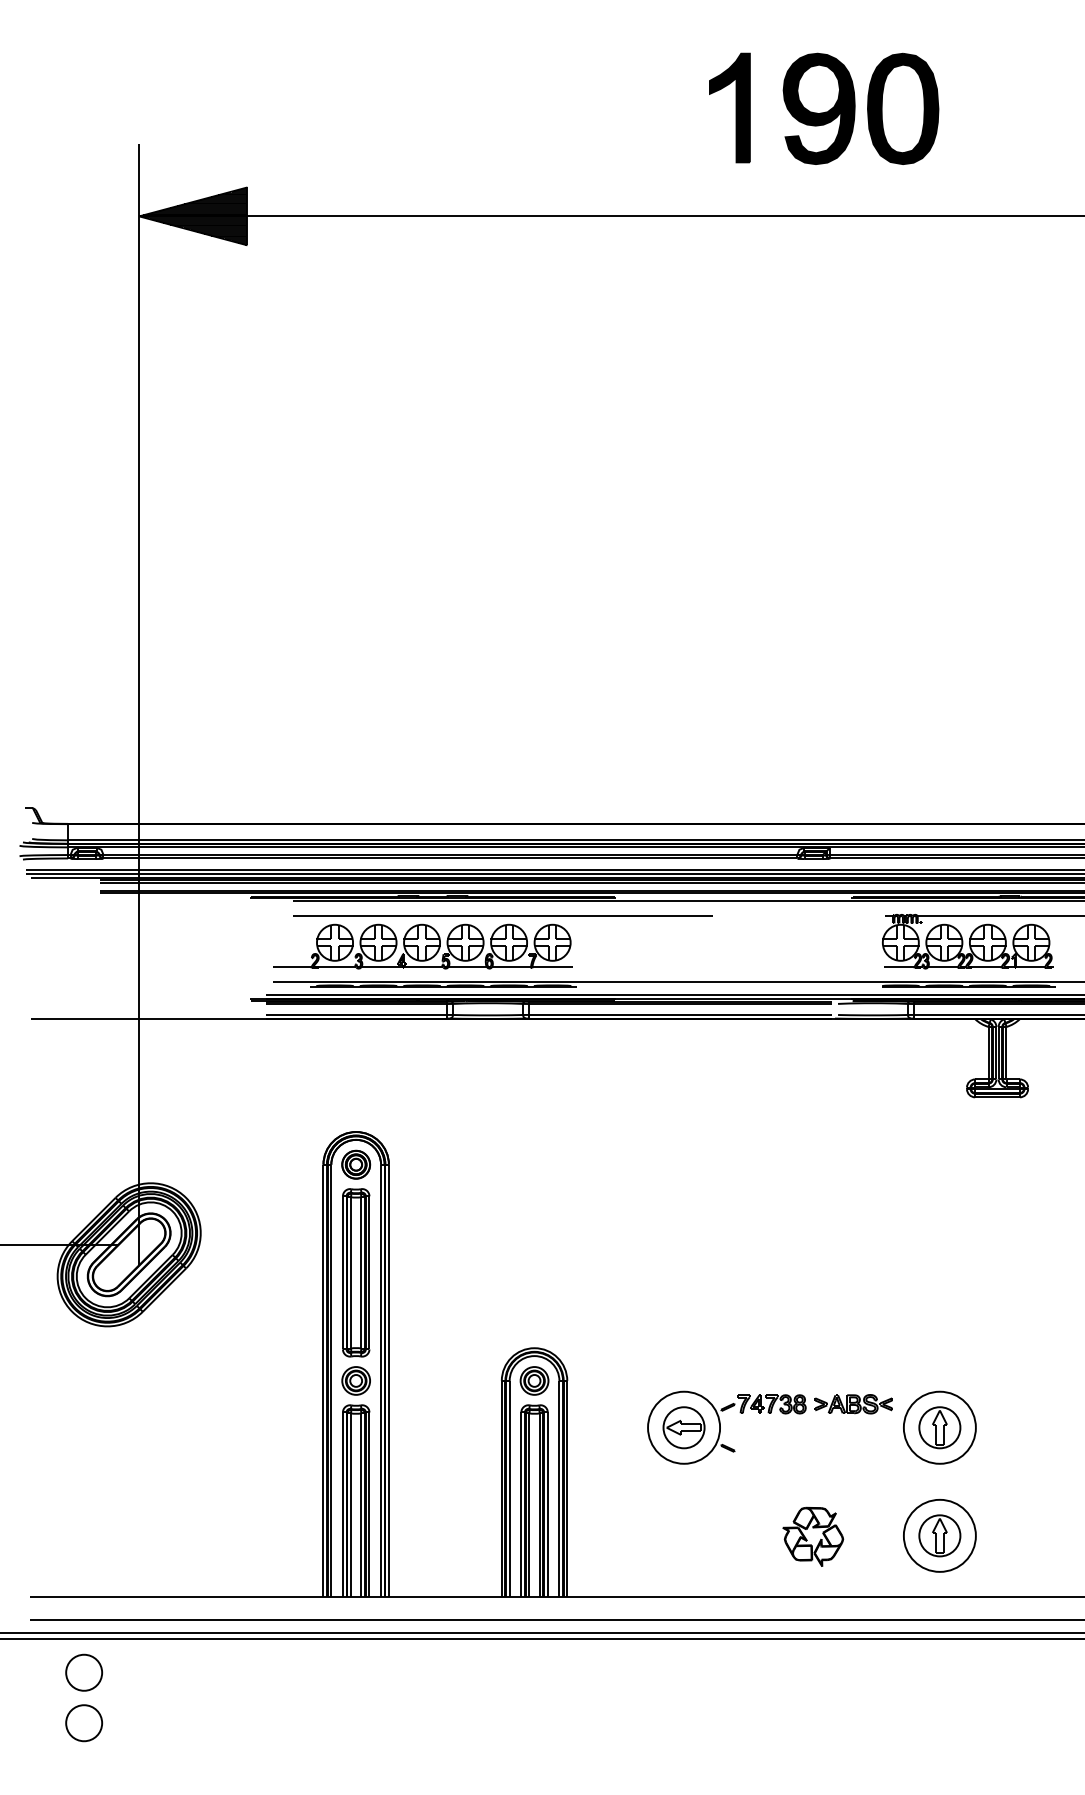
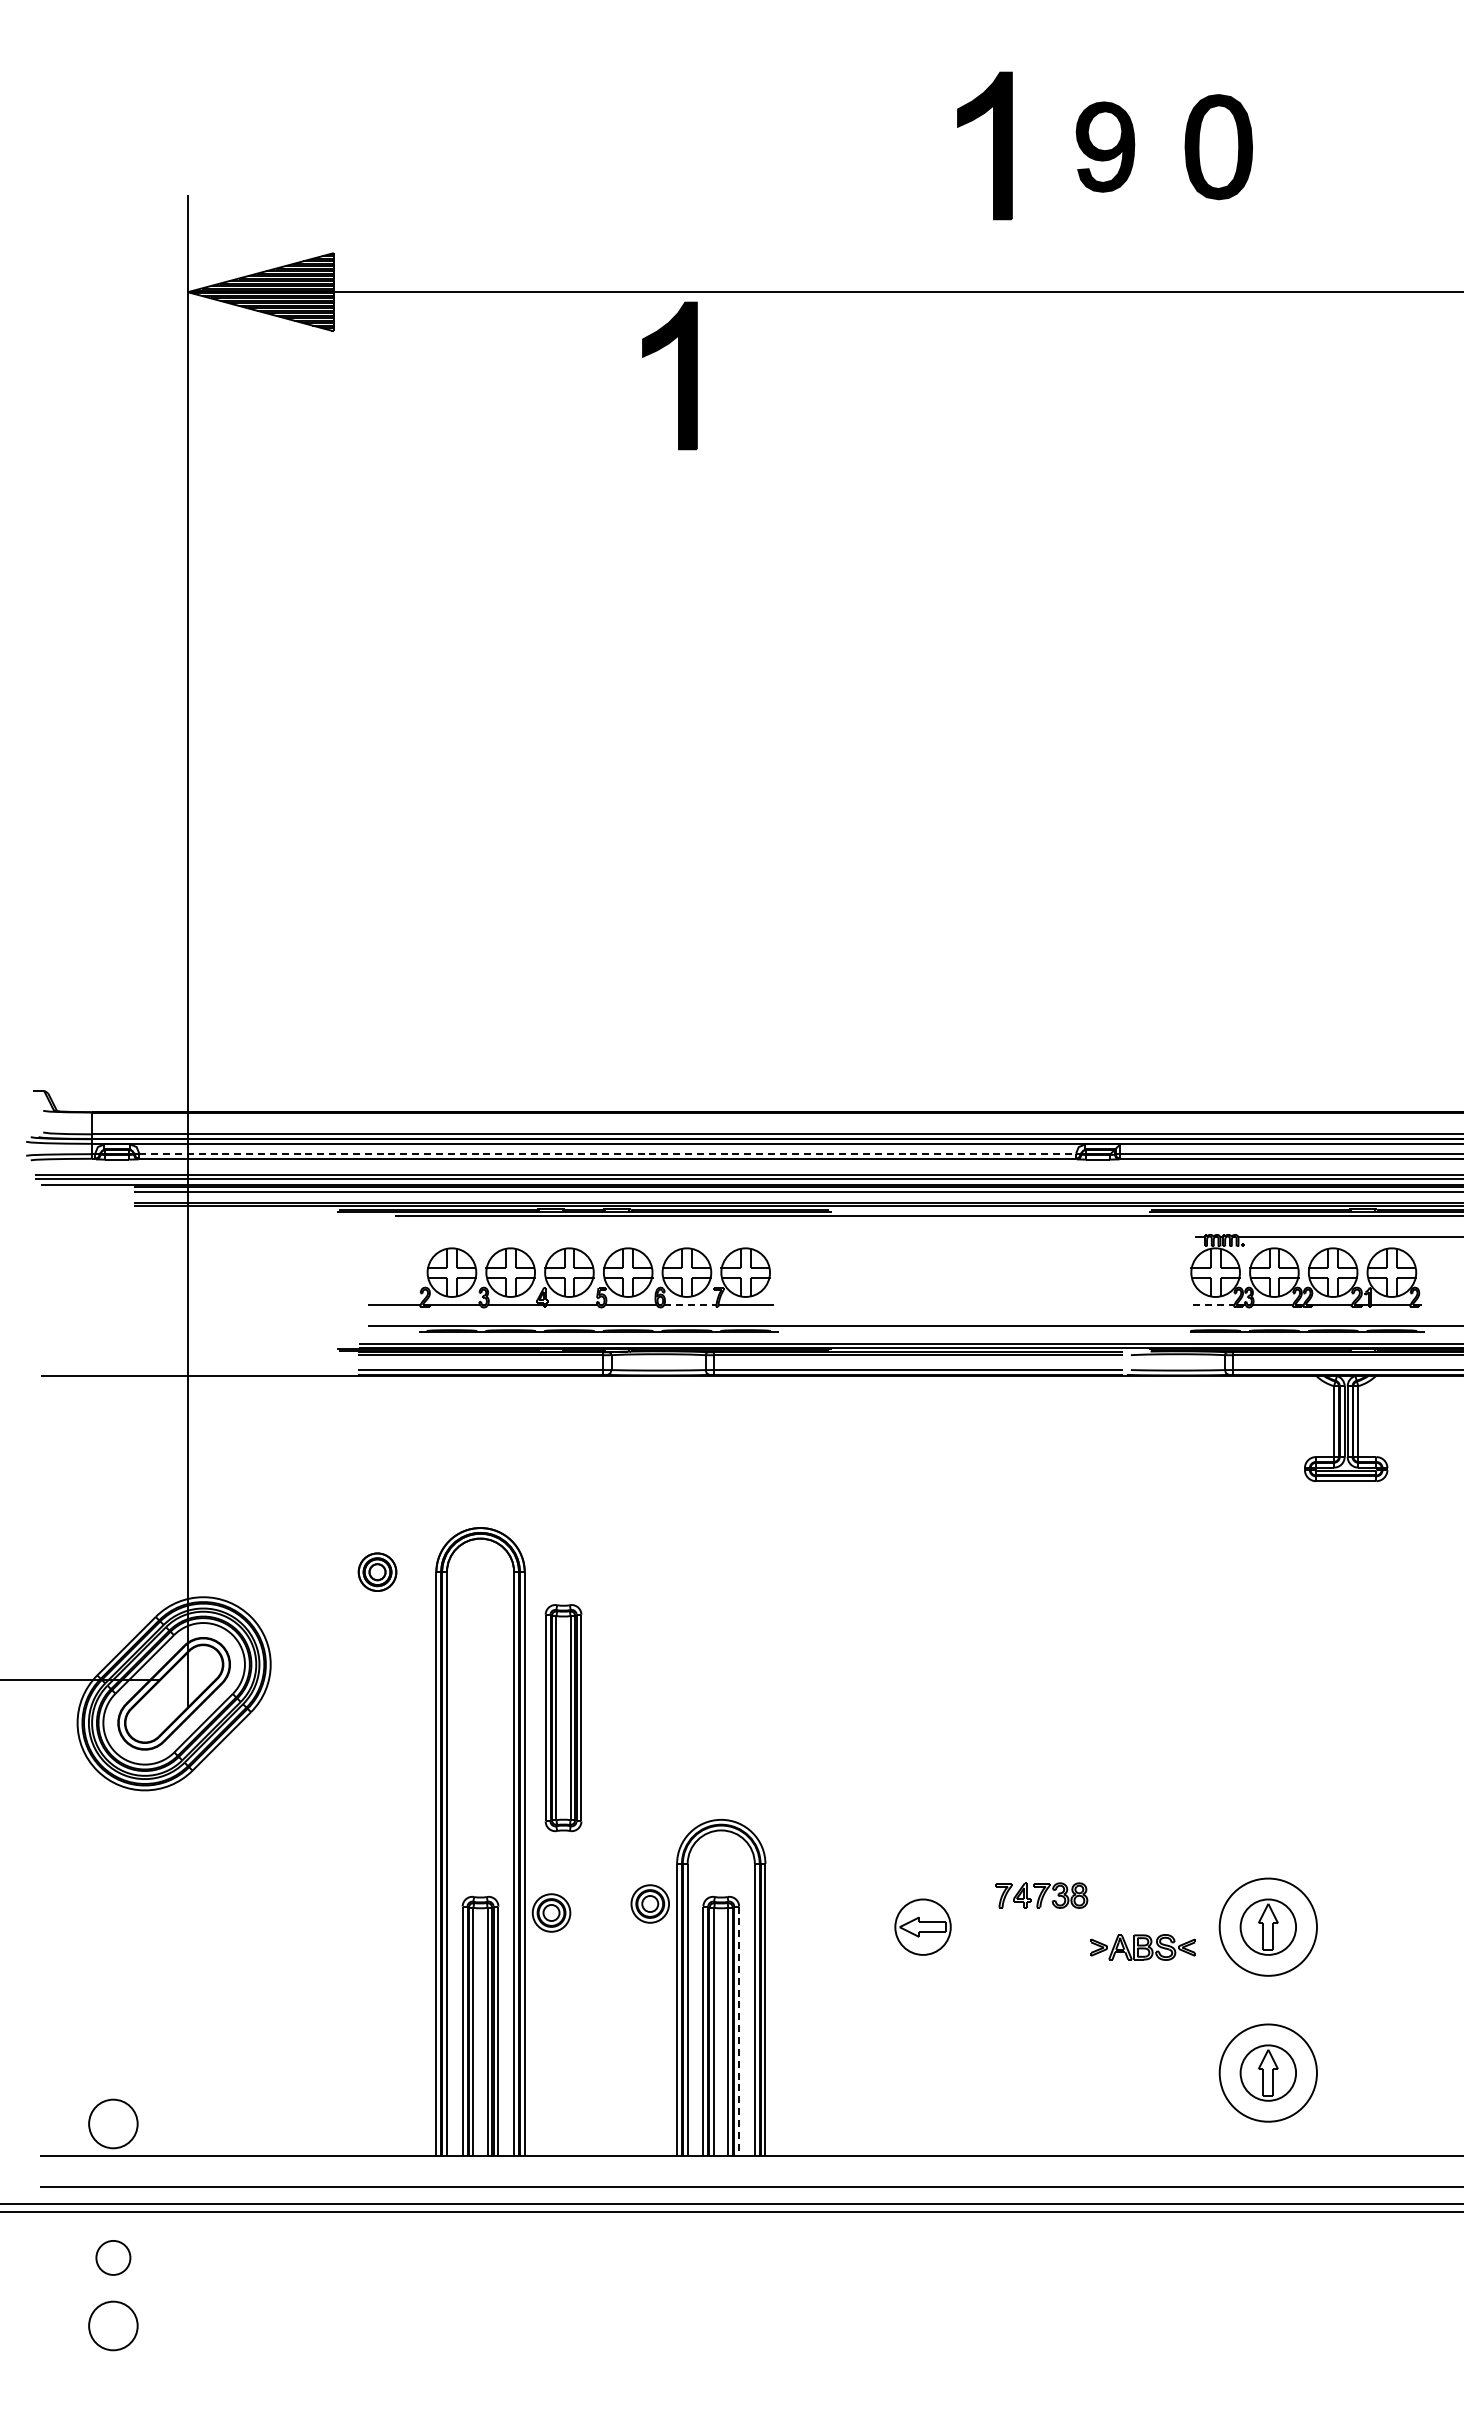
part: (819, 108) -> (1105, 146), size x0.6
part: (902, 108) -> (1218, 146), size x0.7
part: (502, 278) -> (678, 375), added
line: (450, 855) -> (608, 1154), solid -> dashed
line: (502, 916) -> (678, 1236), removed
line: (511, 966) -> (690, 1304), solid -> dashed
line: (899, 966) -> (1213, 1304), solid -> dashed
part: (356, 1164) -> (377, 1571), moved
part: (356, 1273) -> (563, 1718), moved
part: (356, 1380) -> (551, 1912), moved
part: (533, 1380) -> (649, 1903), moved
part: (853, 1404) -> (1142, 1947), moved
part: (691, 1427) -> (932, 1926), removed
line: (548, 1505) -> (739, 2031), solid -> dashed
part: (807, 1539) -> (1089, 2078), removed
part: (84, 1573) -> (113, 2123), added
part: (84, 1672) -> (113, 2257), size x0.7

